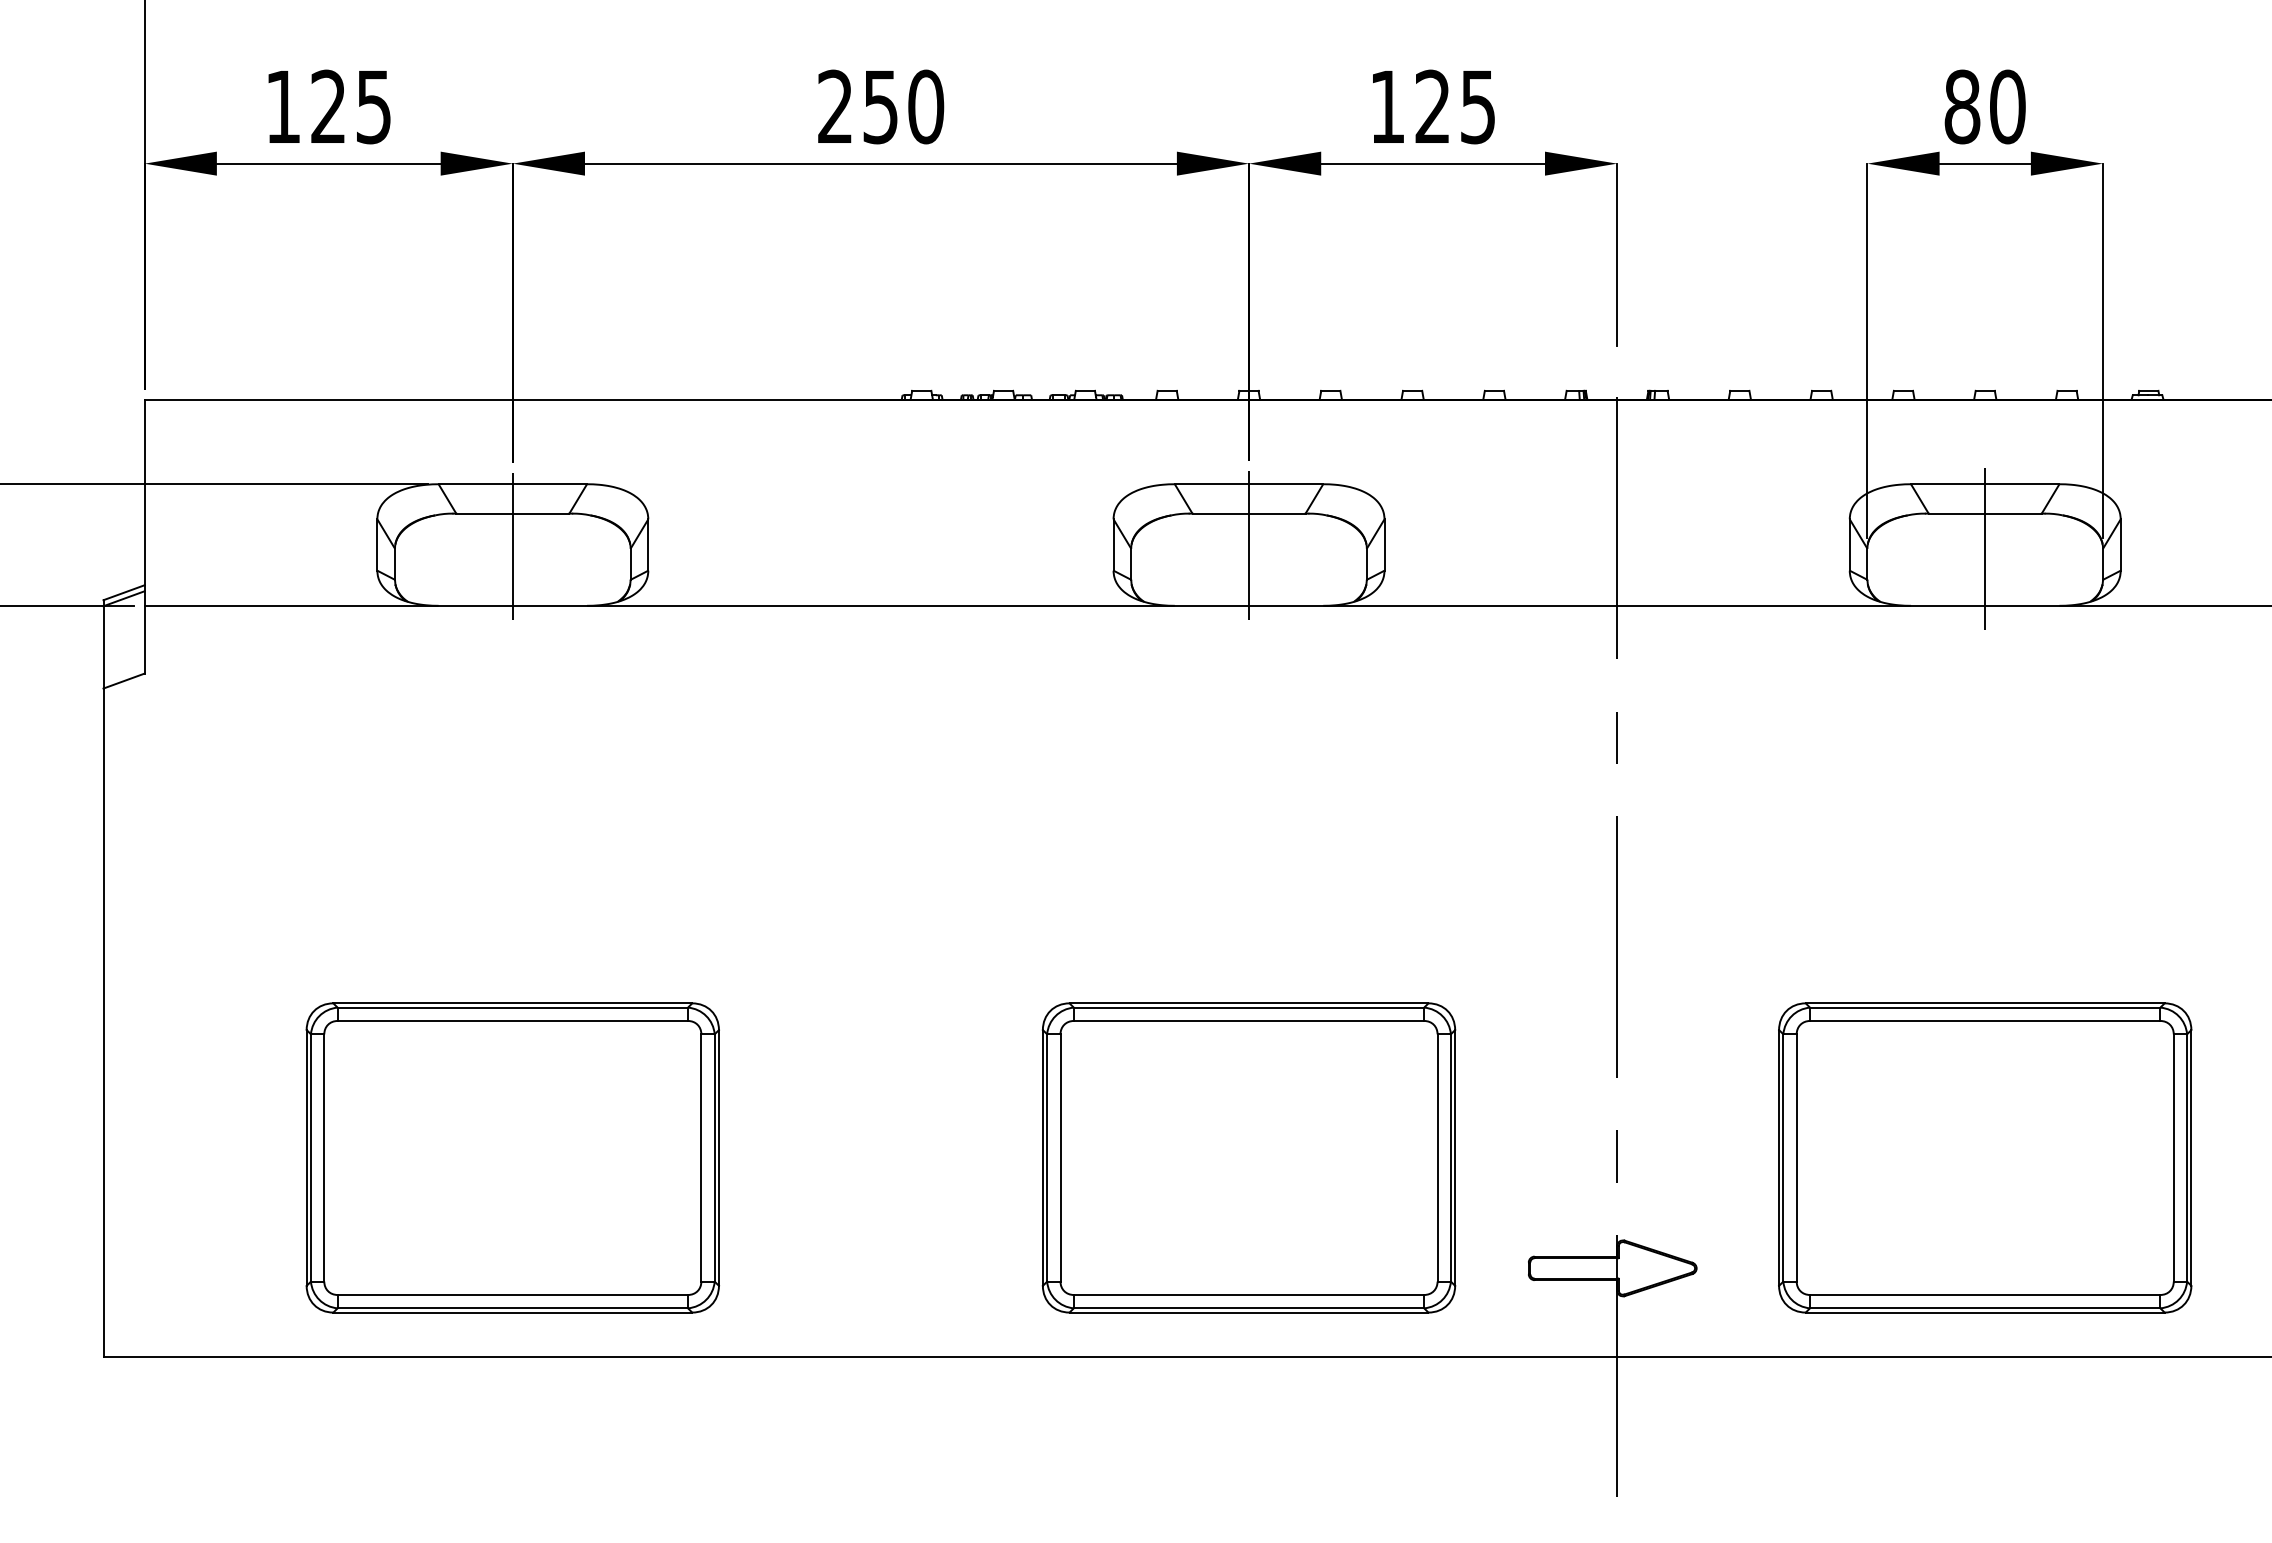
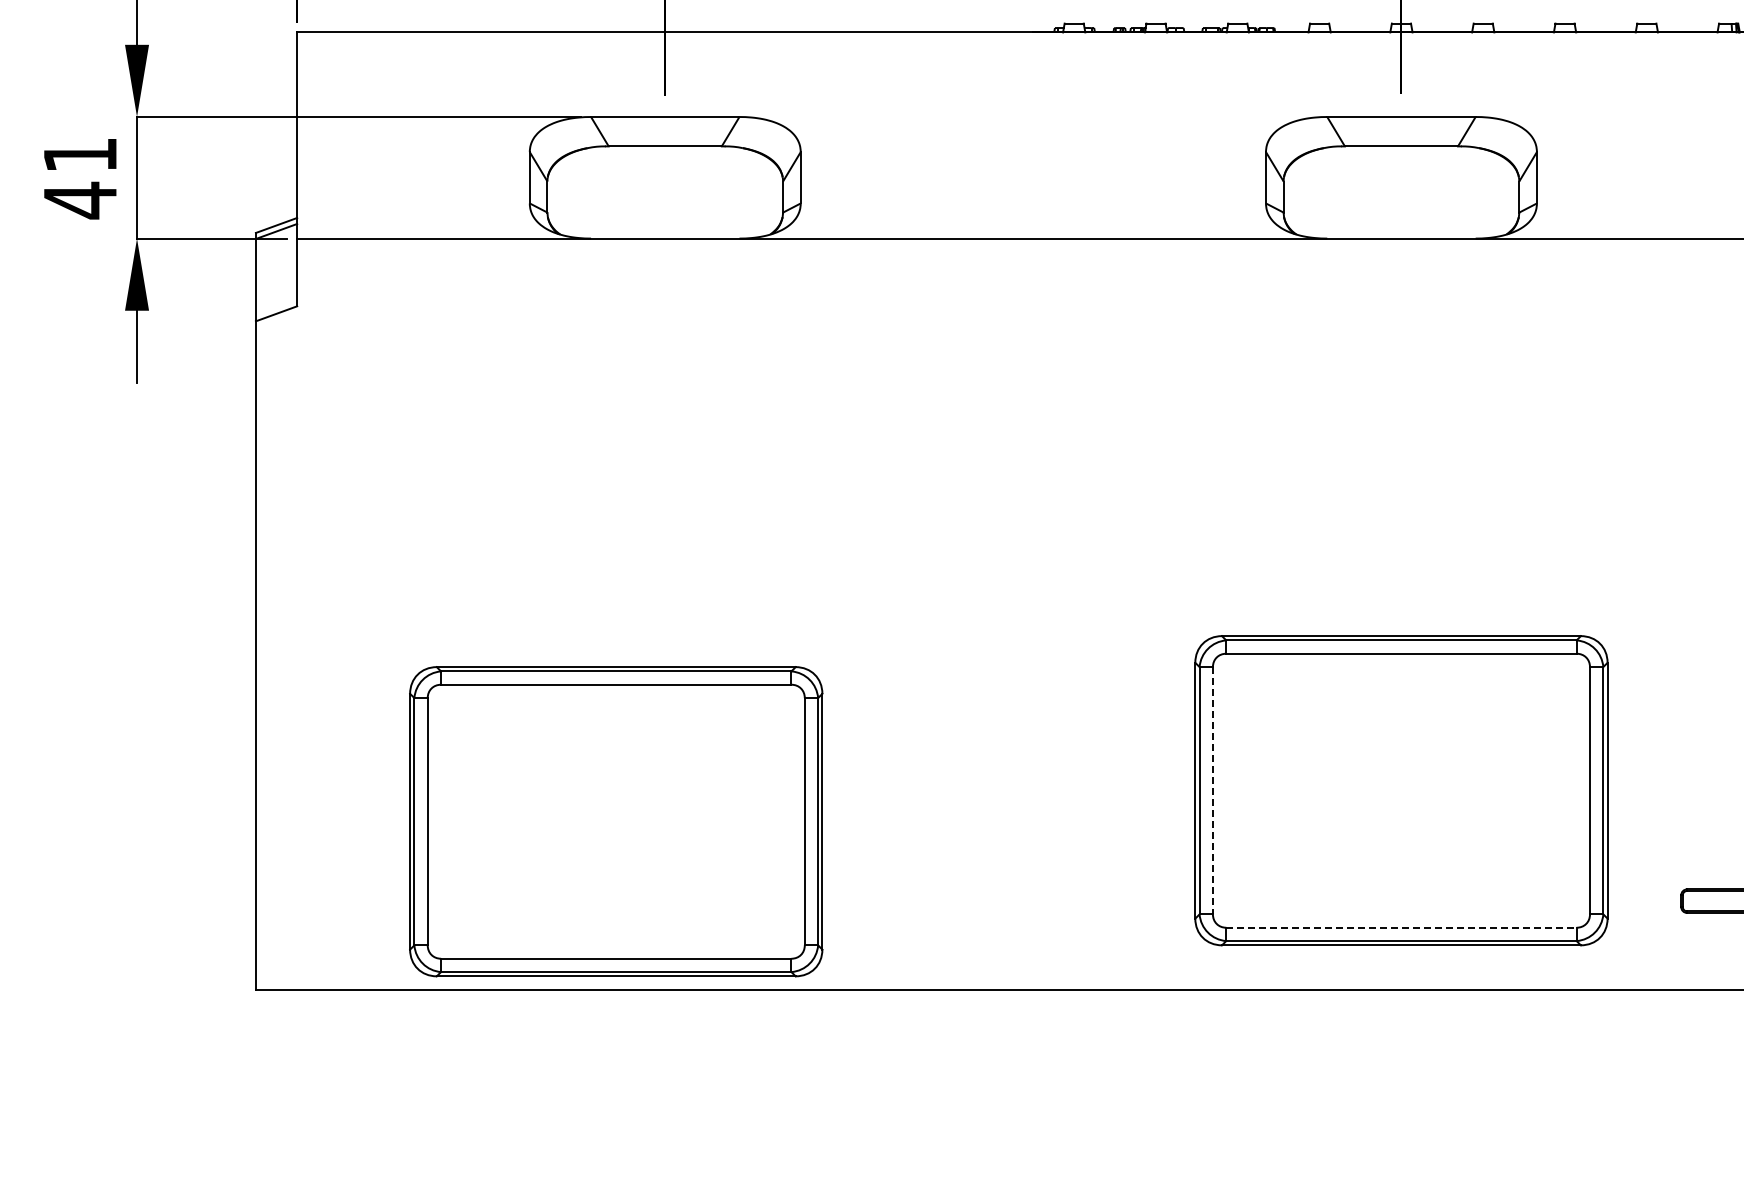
line: (512, 545) -> (664, 178), removed
line: (1249, 545) -> (1401, 178), removed
part: (512, 1157) -> (615, 821), moved
line: (1060, 1157) -> (1212, 790), solid -> dashed
line: (1249, 1294) -> (1401, 927), solid -> dashed

